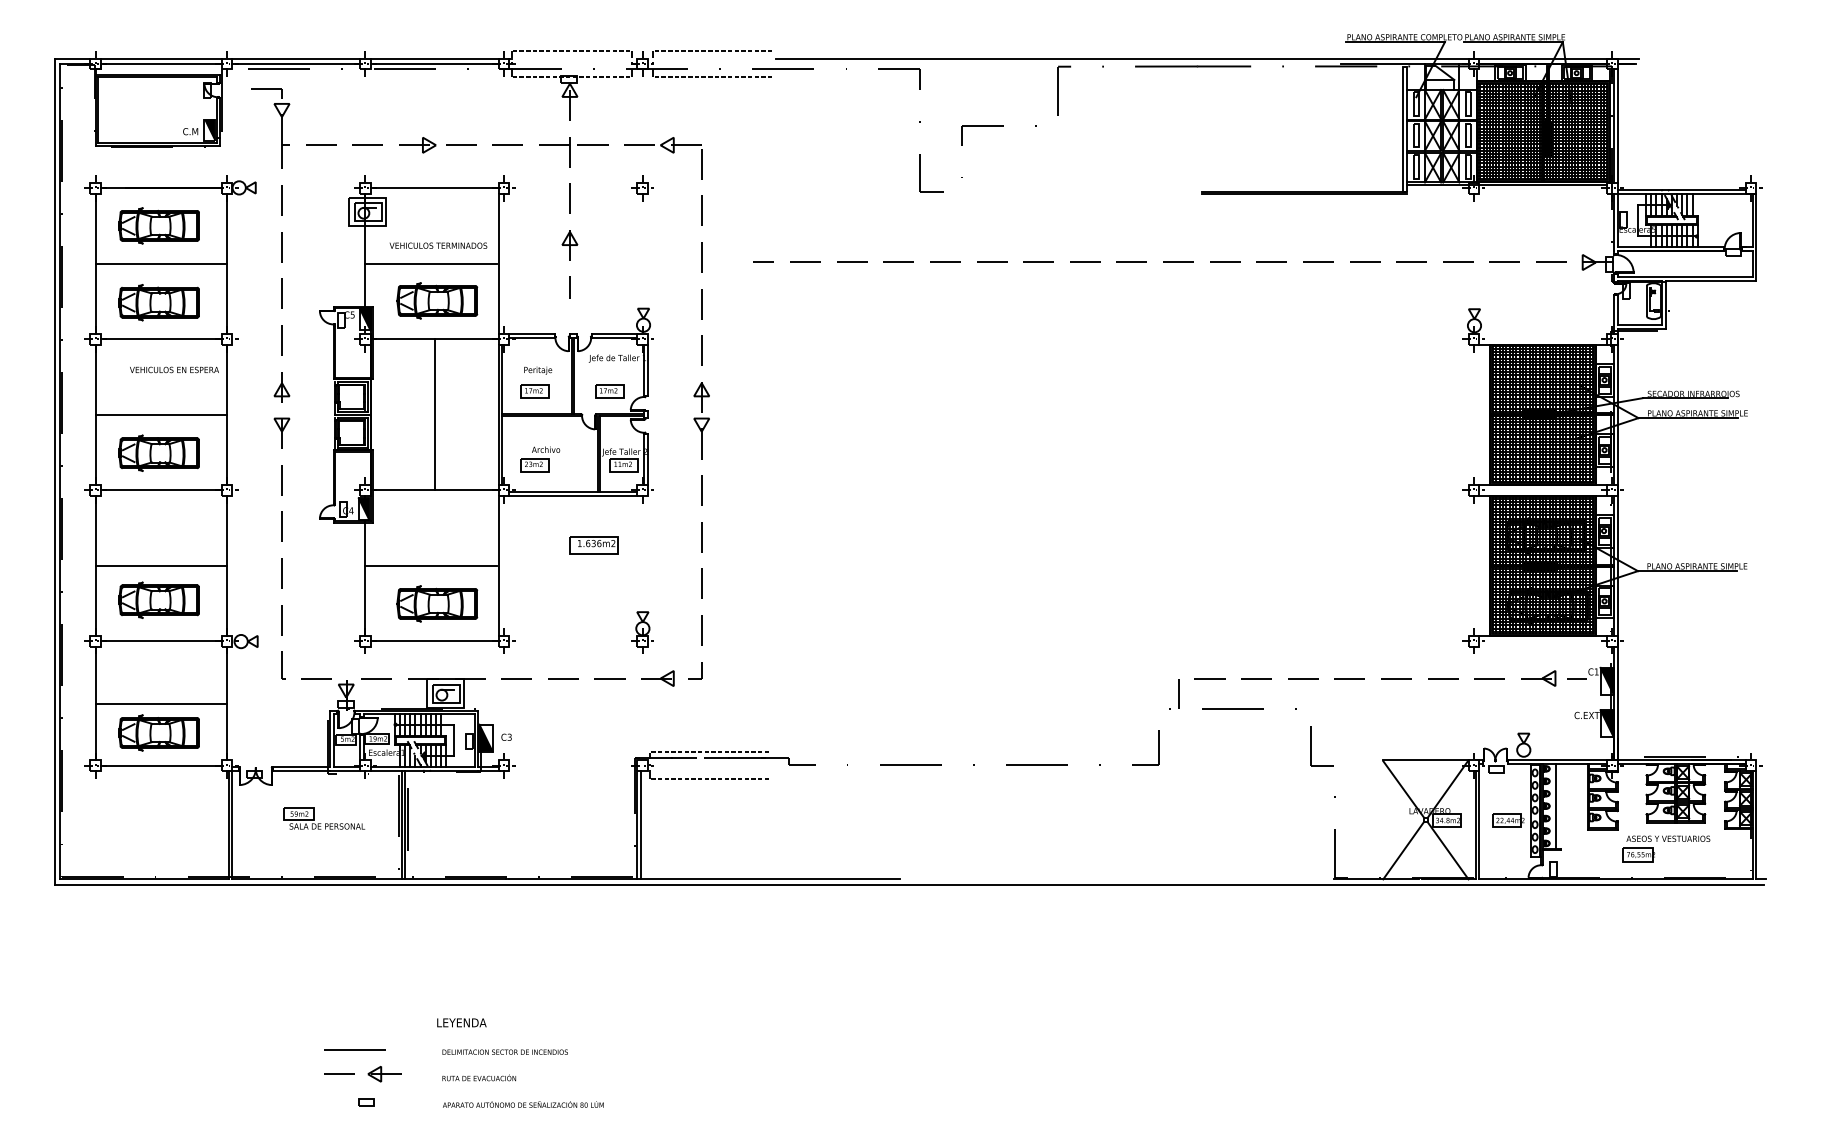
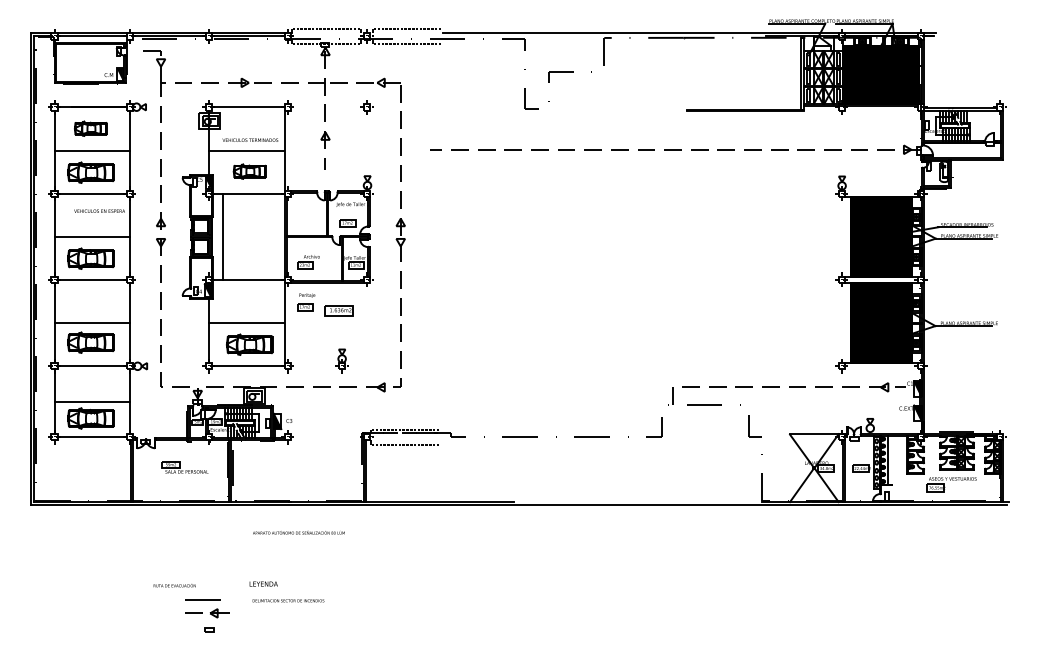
part: (158, 225) -> (90, 128), size x0.7
part: (436, 300) -> (249, 171), size x0.7
part: (536, 382) -> (306, 302), moved
line: (435, 414) -> (223, 236), moved
part: (641, 631) -> (341, 360), moved
text: (478, 1077) -> (174, 585), moved
text: (522, 1104) -> (298, 532), moved

